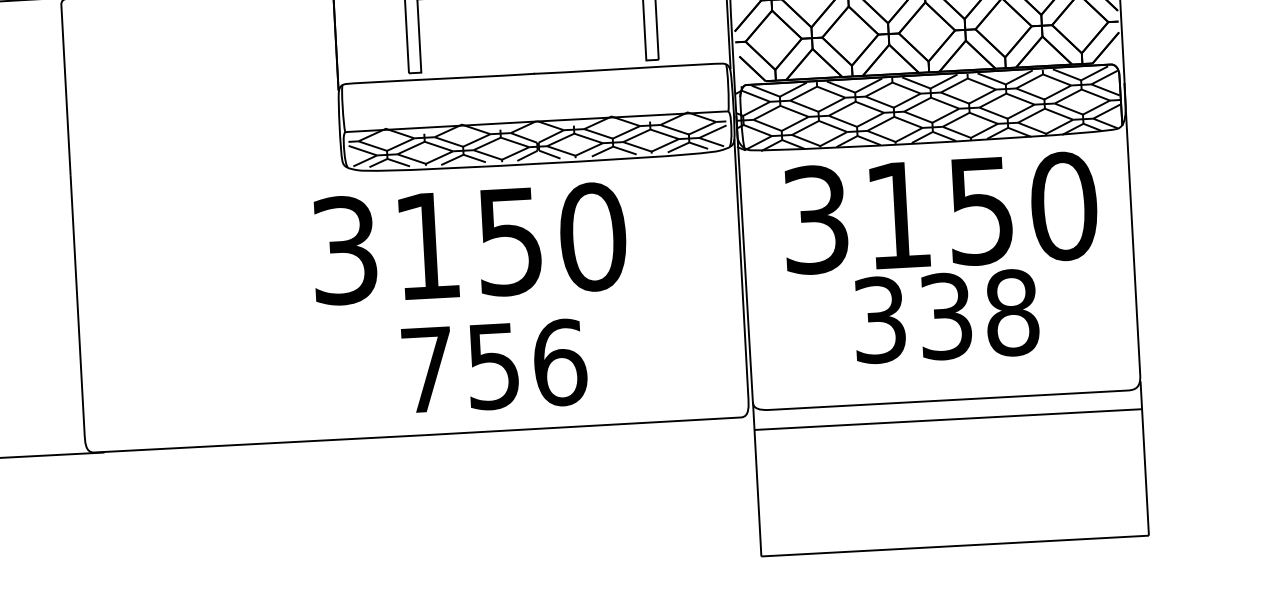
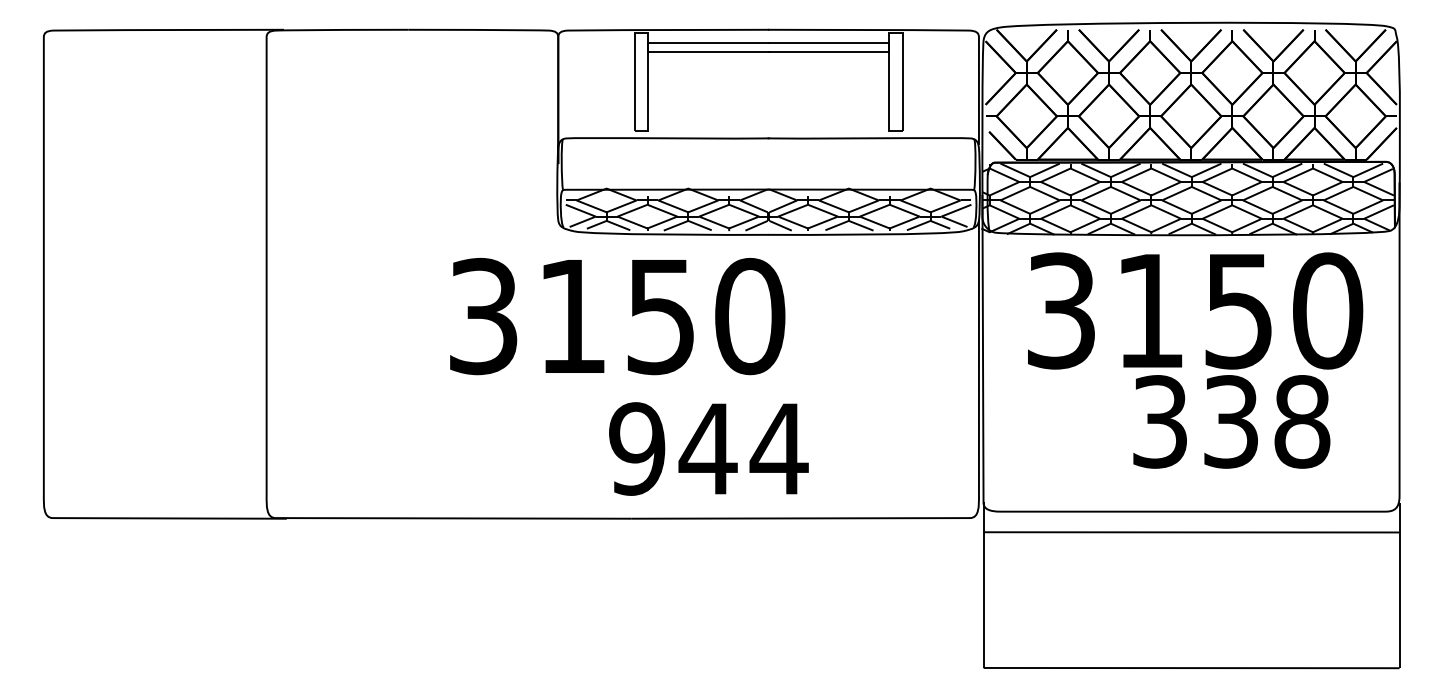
text: (469, 243) -> (617, 316), moved
text: (946, 316) -> (1231, 421), moved
text: (493, 365) -> (708, 448), 756 -> 944

